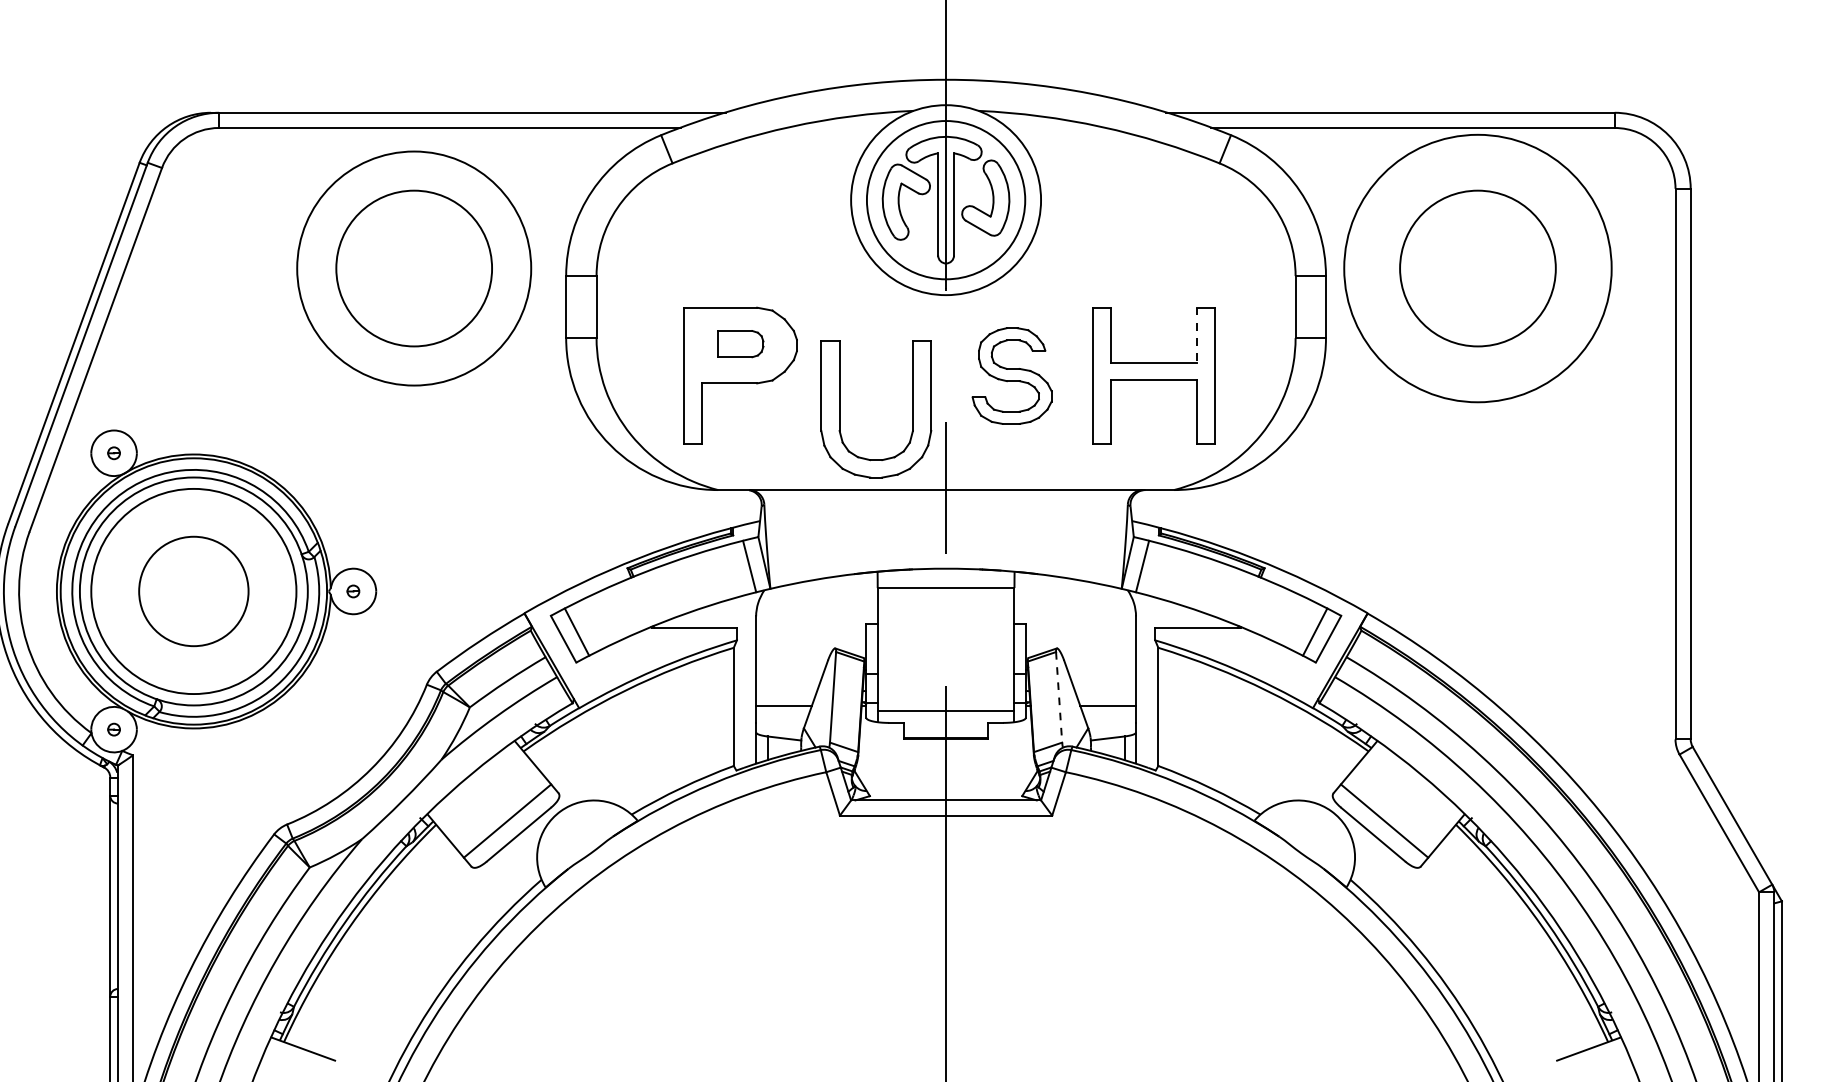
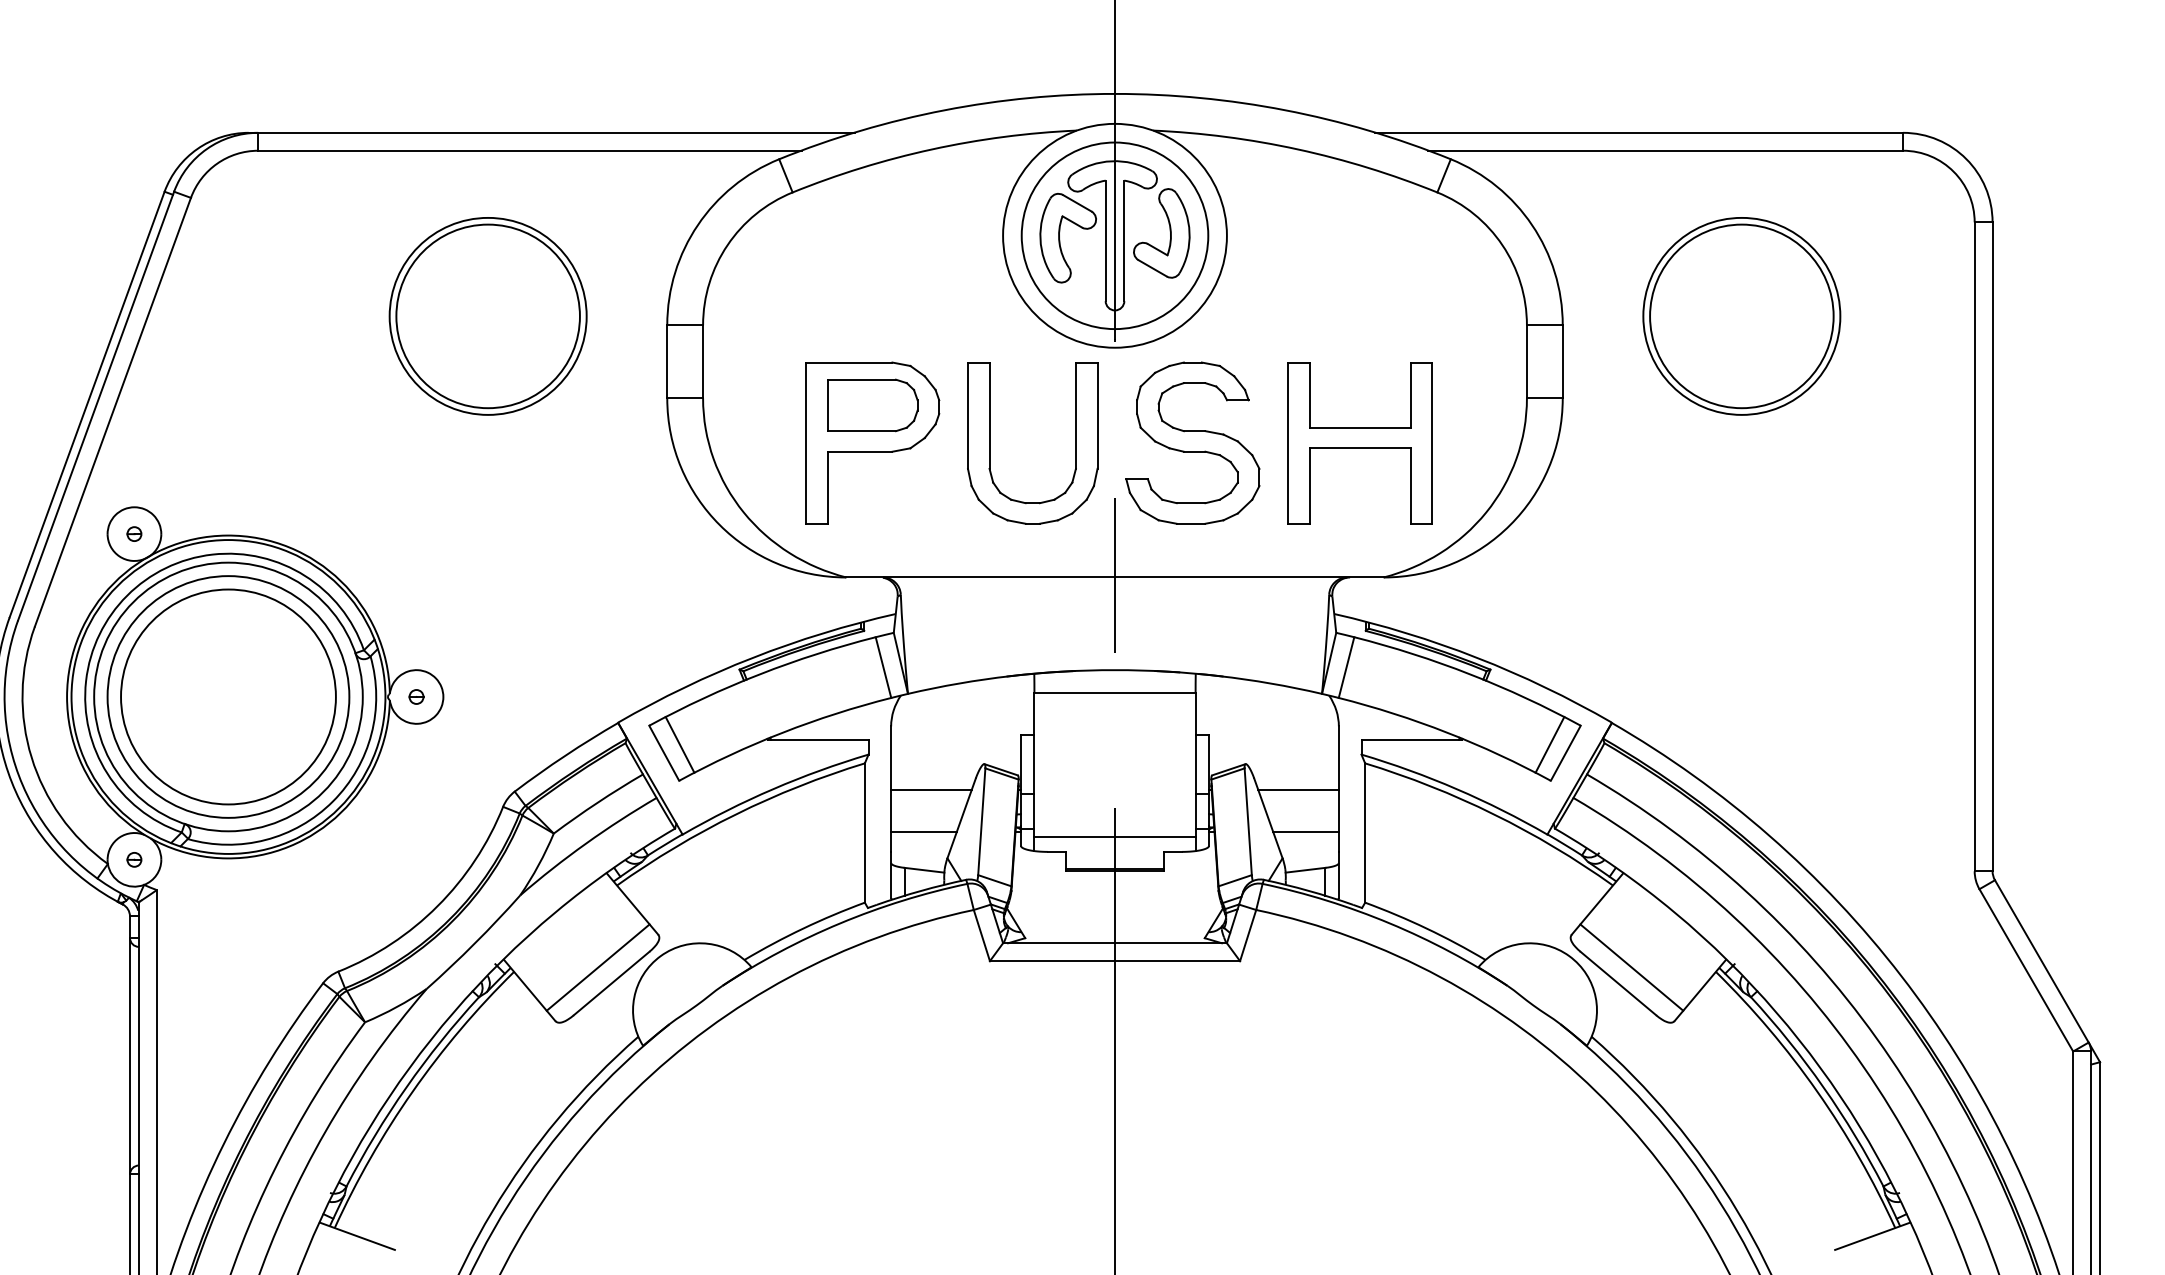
circle: (413, 267) -> (487, 315), size x0.71
circle: (1477, 267) -> (1741, 315), size x0.62
line: (1196, 335) -> (1410, 395), dashed -> solid
part: (740, 344) -> (872, 405), size x1.67
part: (1011, 375) -> (1192, 442), size x1.43
part: (840, 409) -> (990, 443), moved
circle: (193, 591) -> (228, 696), size x1.67
line: (790, 670) -> (931, 790), added
line: (1101, 670) -> (1298, 790), added
line: (1059, 697) -> (1248, 822), dashed -> solid

